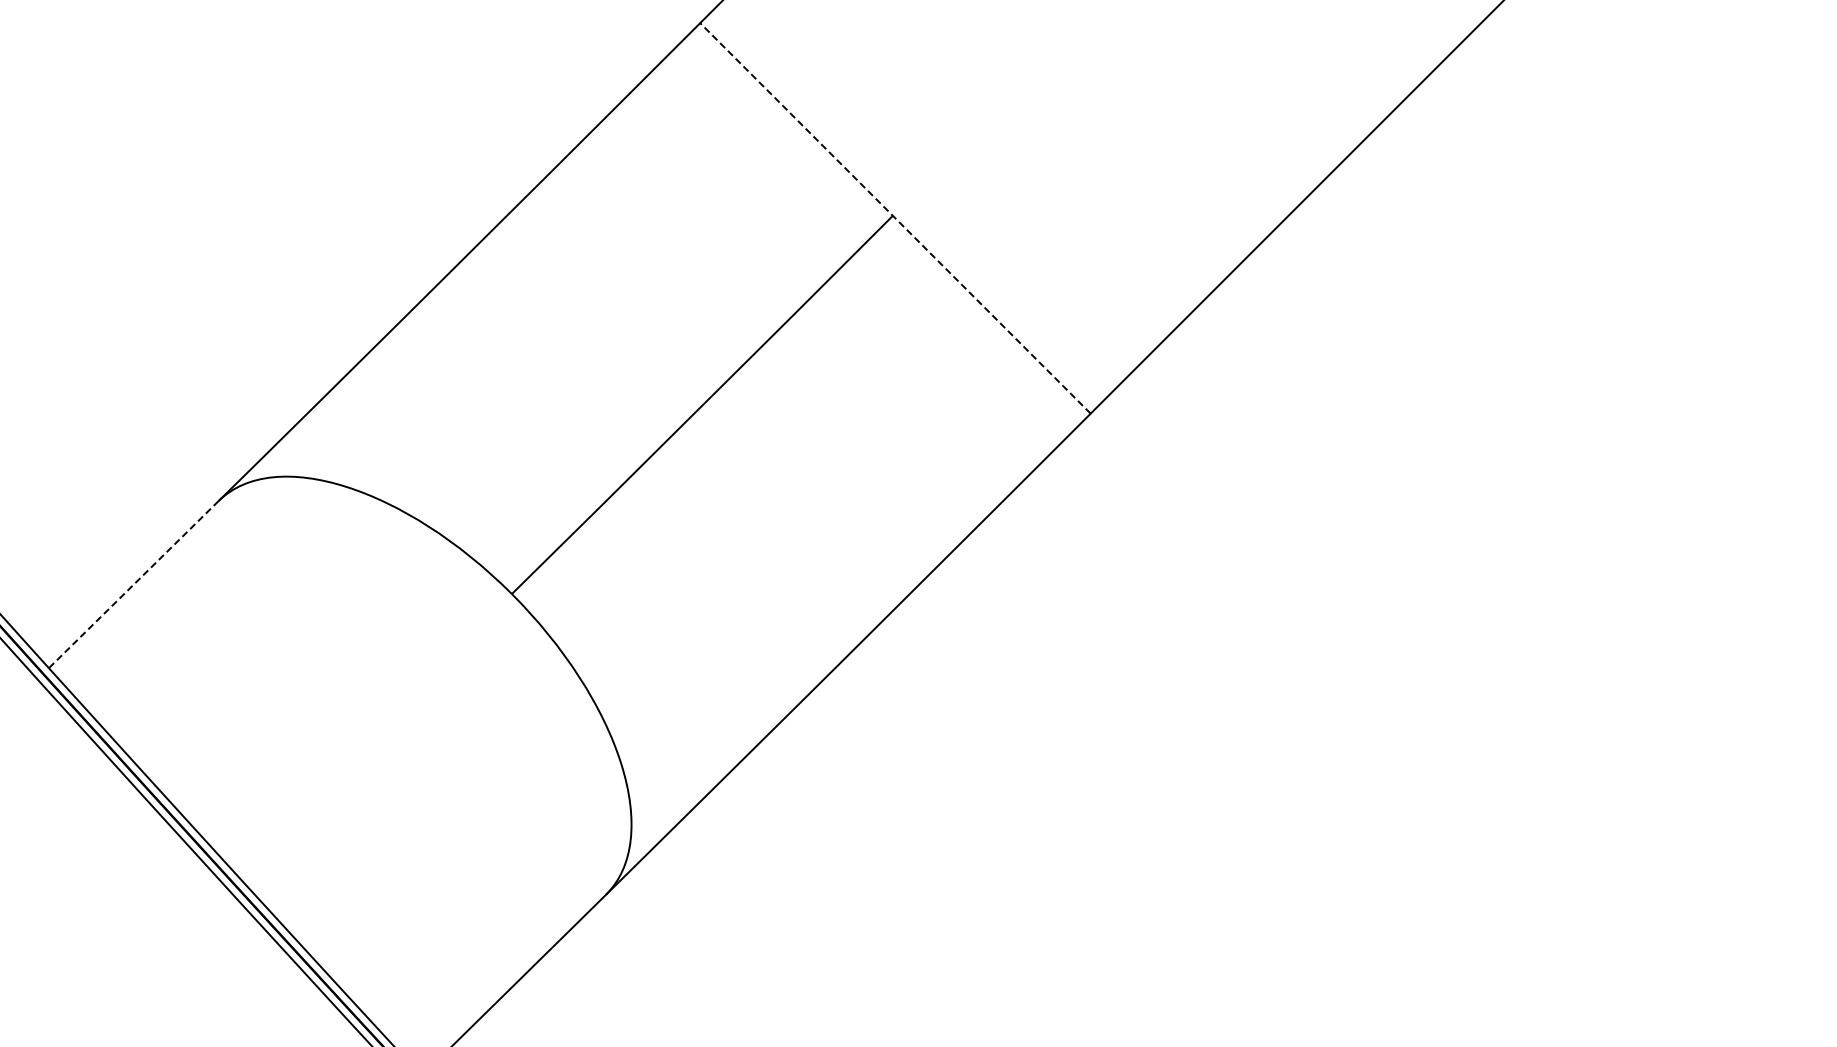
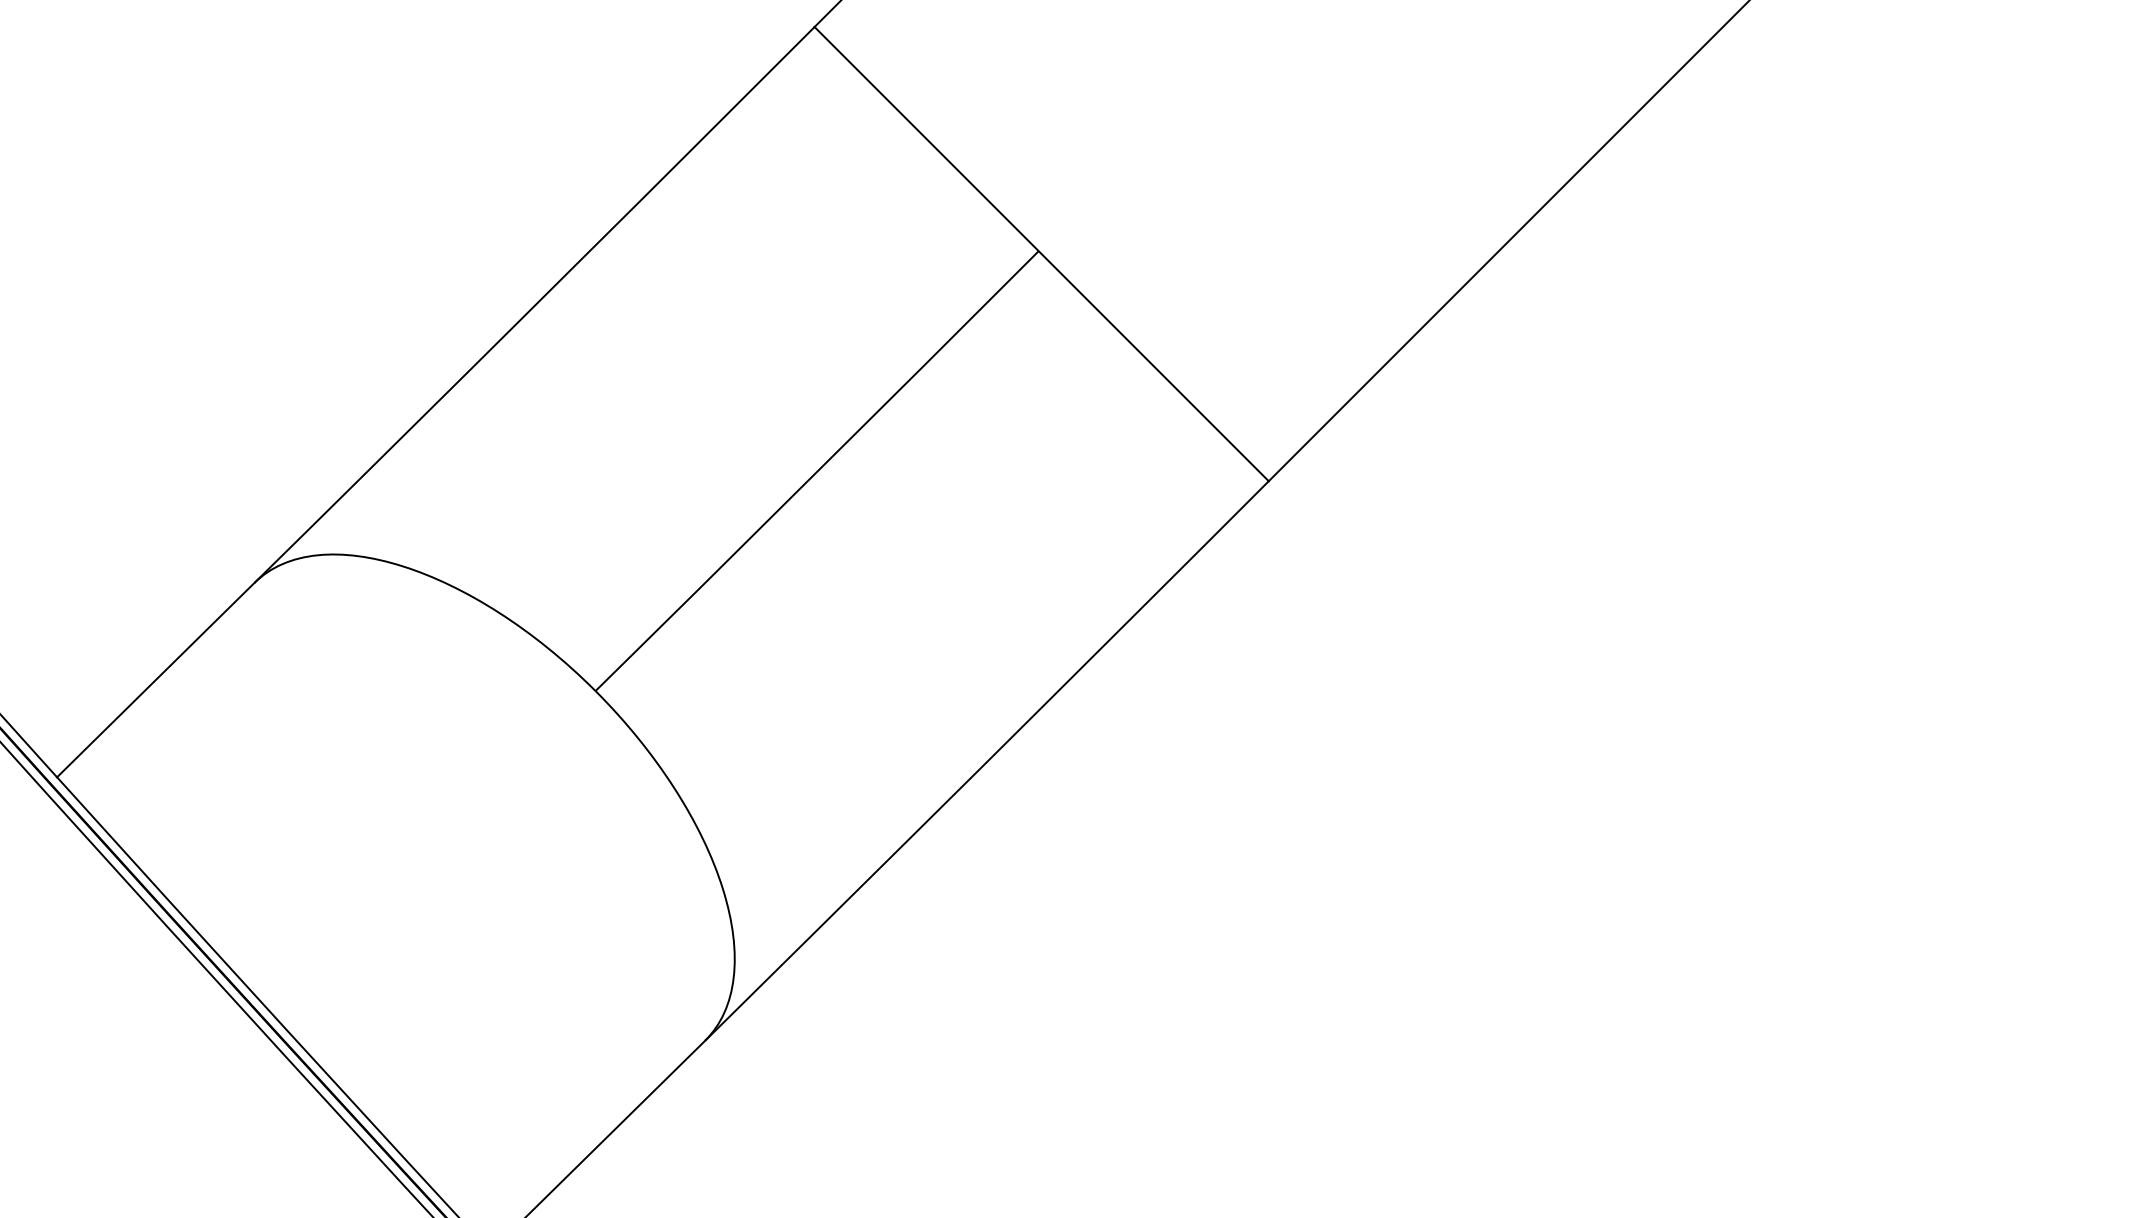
line: (895, 218) -> (1041, 254), dashed -> solid
line: (133, 584) -> (155, 679), dashed -> solid

